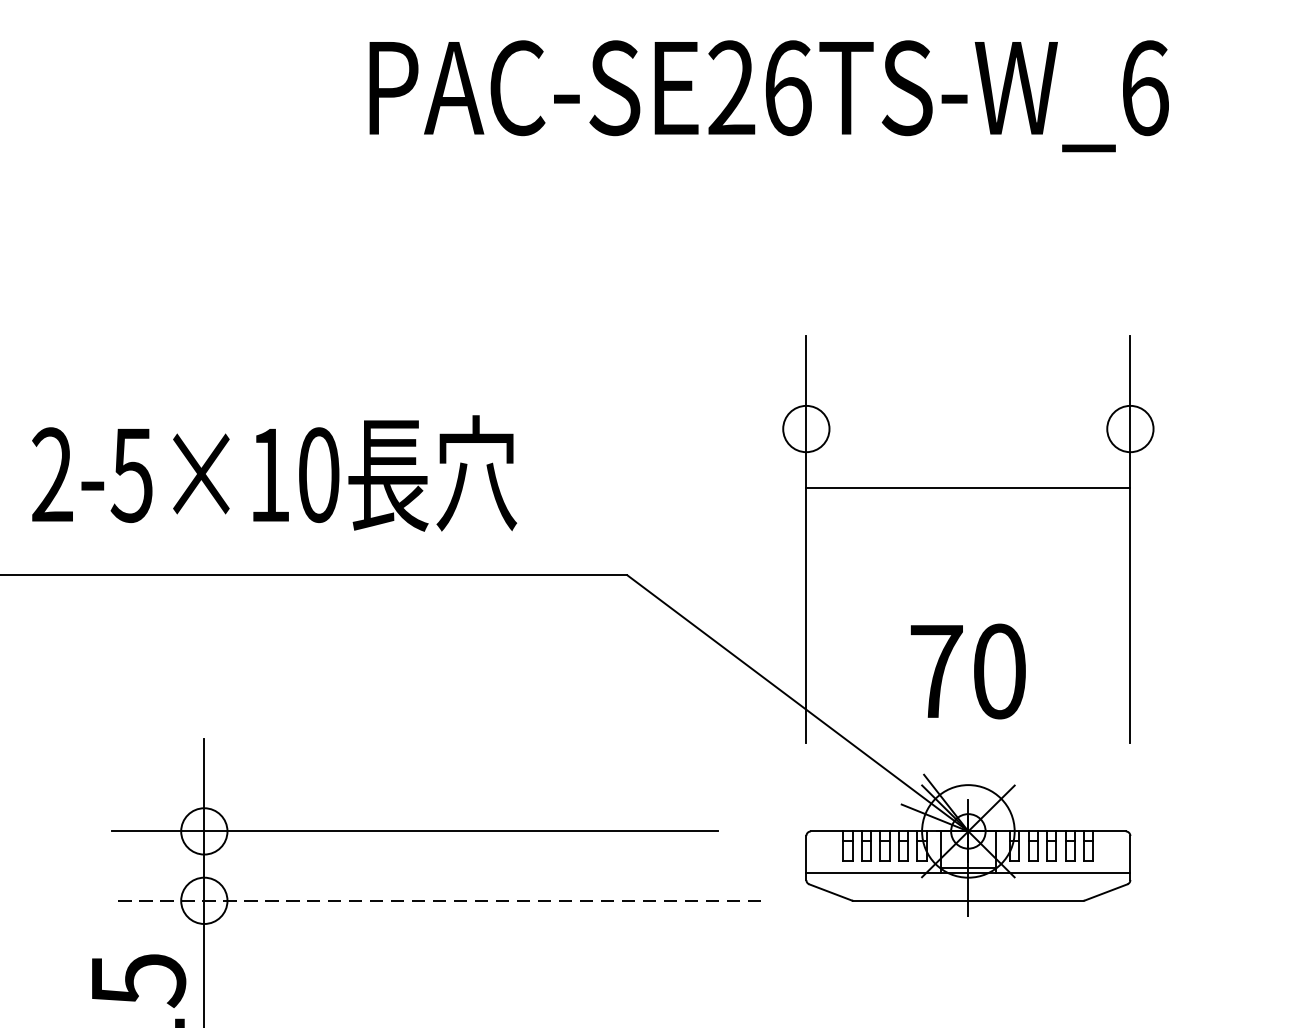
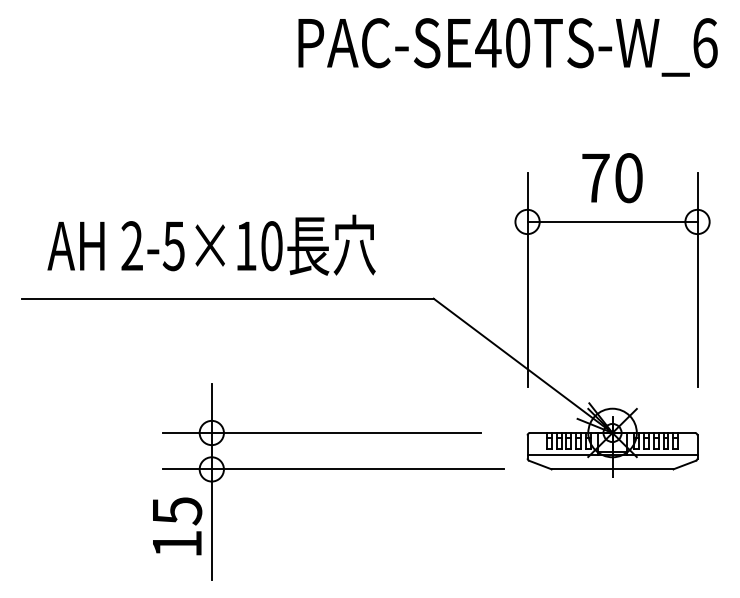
text: (758, 88) -> (502, 43), PAC-SE26TS-W_6 -> PAC-SE40TS-W_6
line: (968, 487) -> (612, 221), moved
text: (968, 672) -> (612, 178), moved
line: (436, 900) -> (333, 469), dashed -> solid

